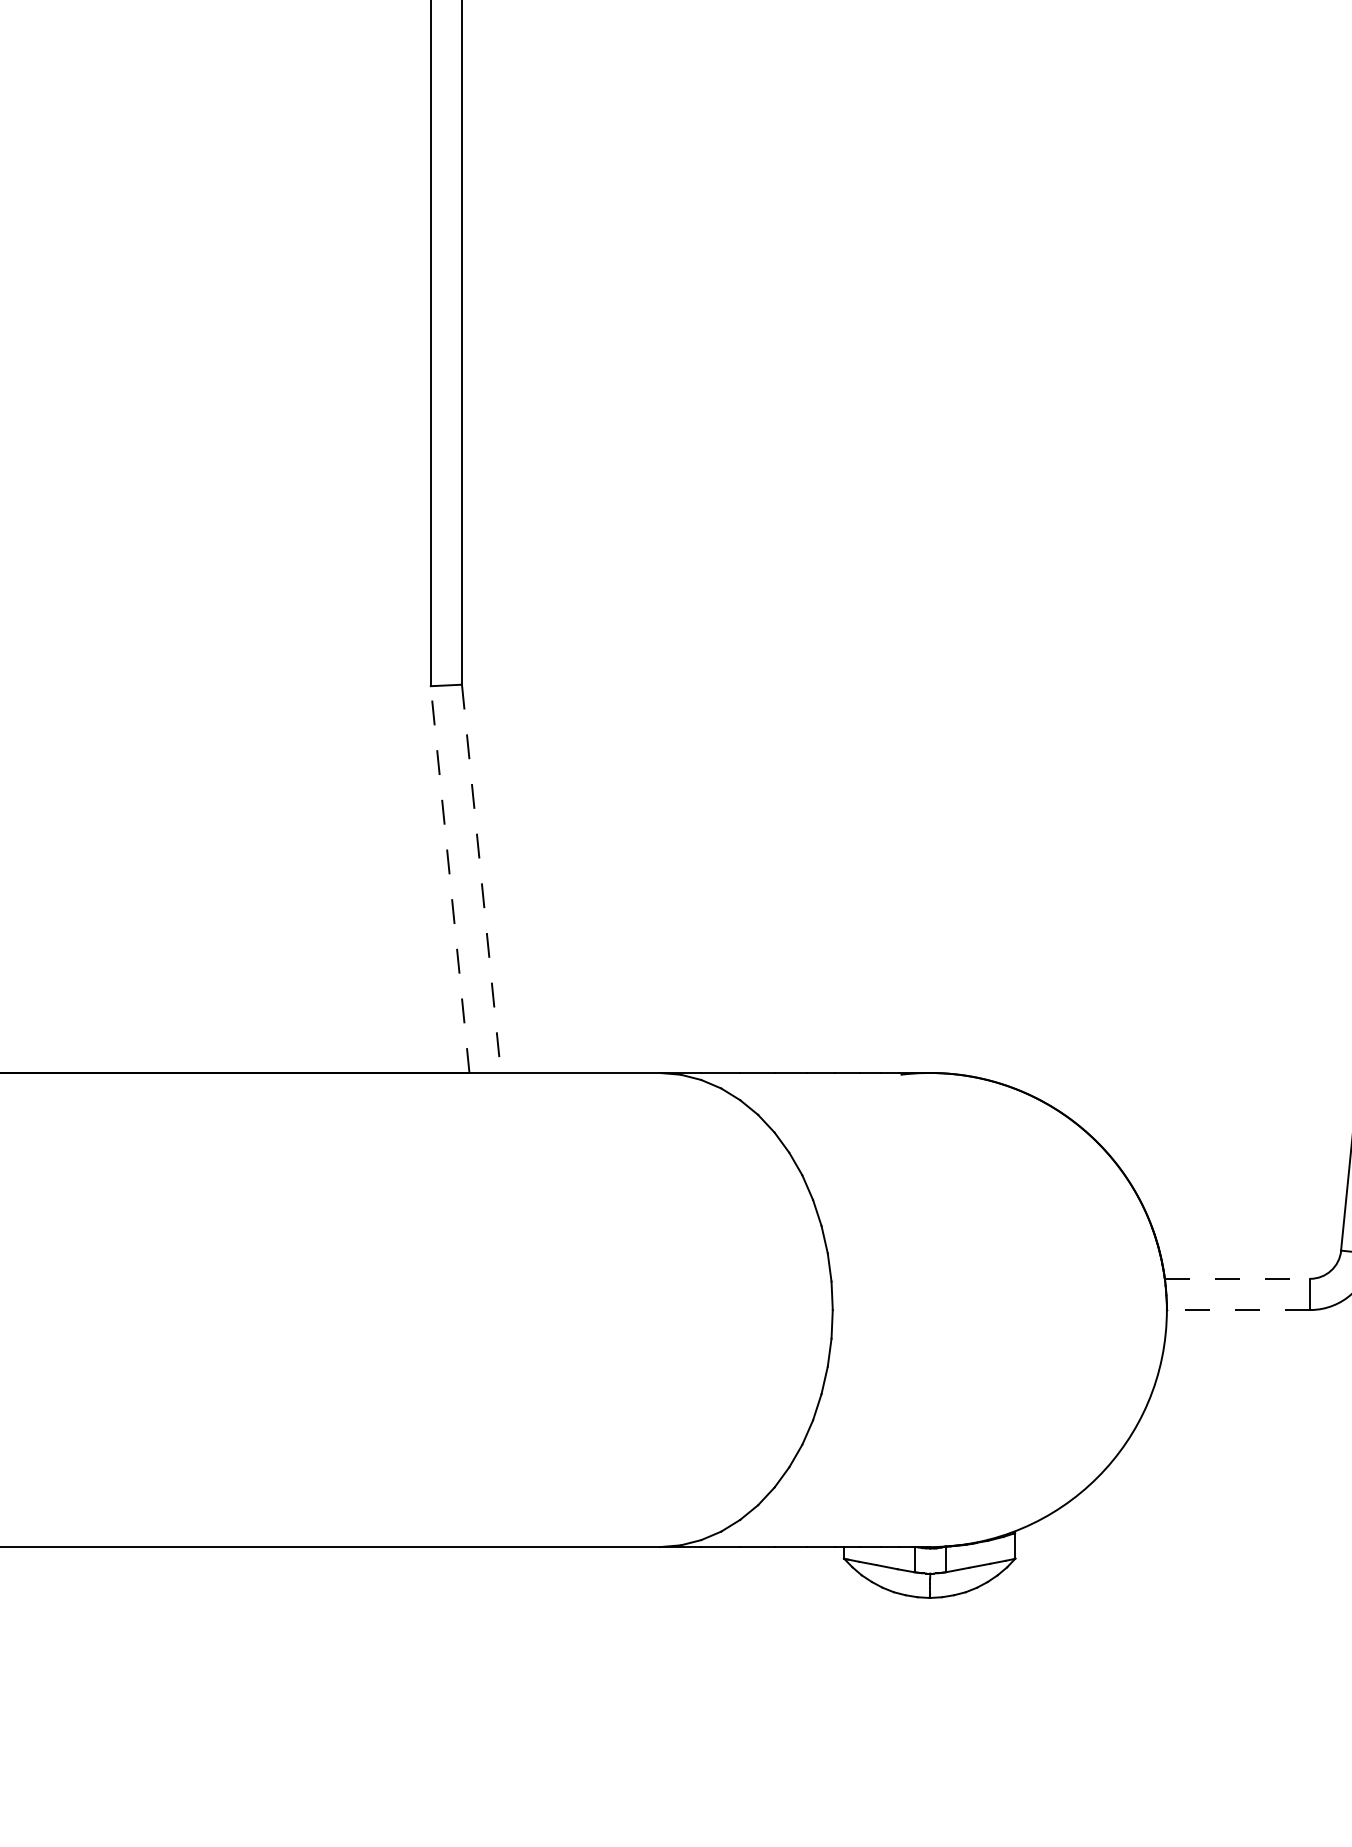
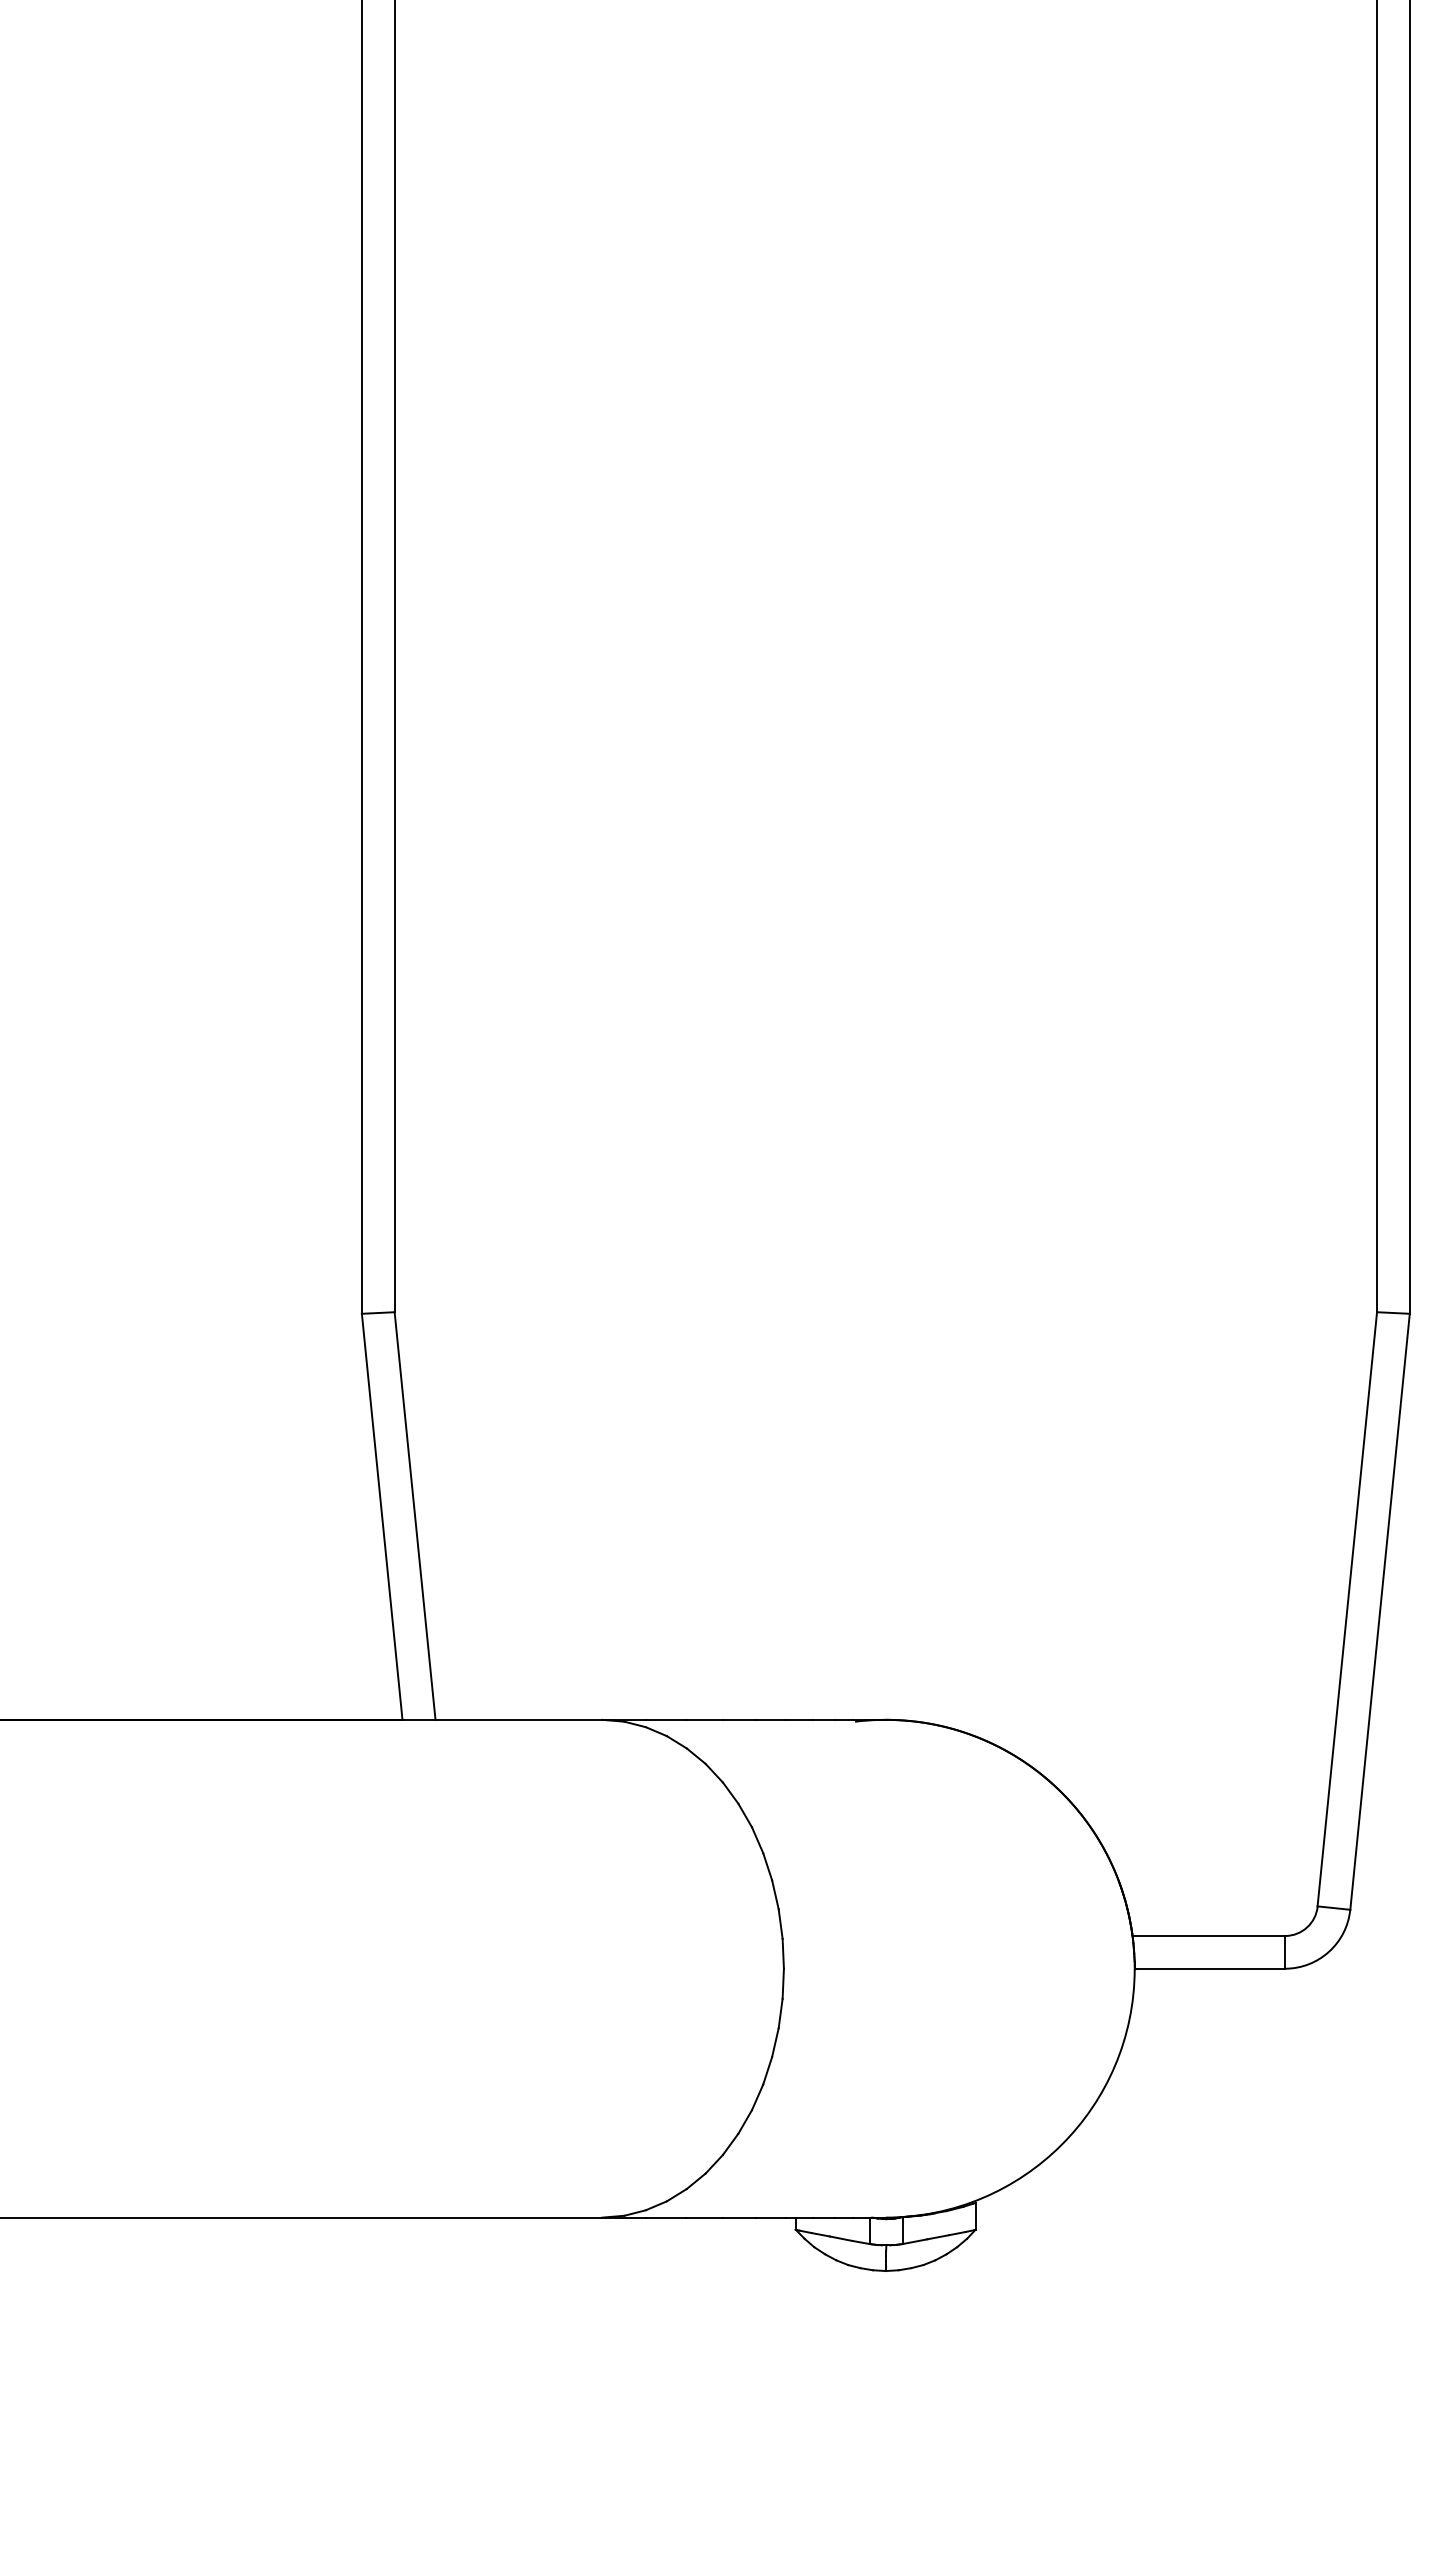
line: (450, 879) -> (382, 1516), dashed -> solid
line: (481, 879) -> (415, 1516), dashed -> solid
line: (1238, 1278) -> (1209, 1935), dashed -> solid
line: (1238, 1309) -> (1209, 1968), dashed -> solid

